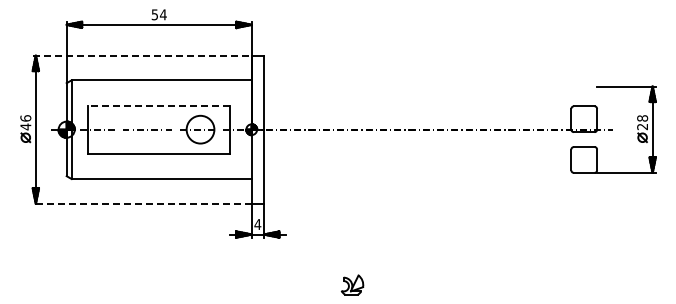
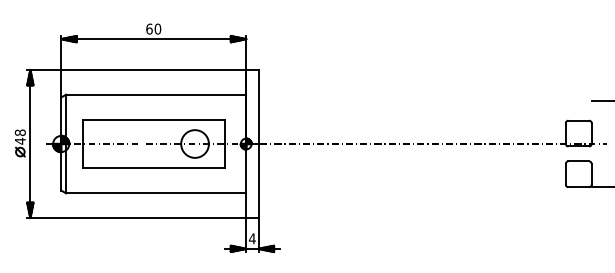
text: (158, 14) -> (153, 28), 54 -> 60
line: (142, 55) -> (137, 69), dashed -> solid
line: (159, 105) -> (154, 119), dashed -> solid
text: (25, 118) -> (20, 132), 46 -> 48
line: (141, 203) -> (136, 217), dashed -> solid

